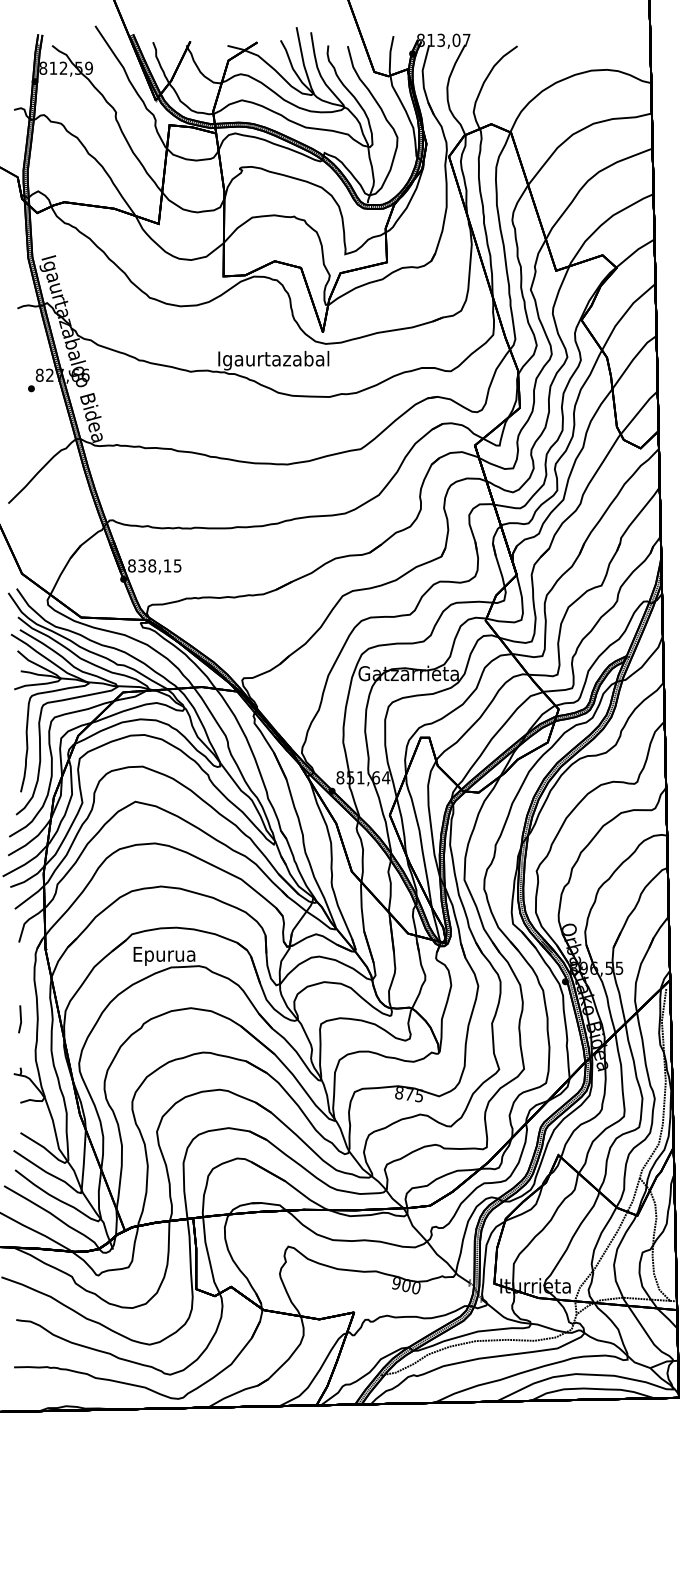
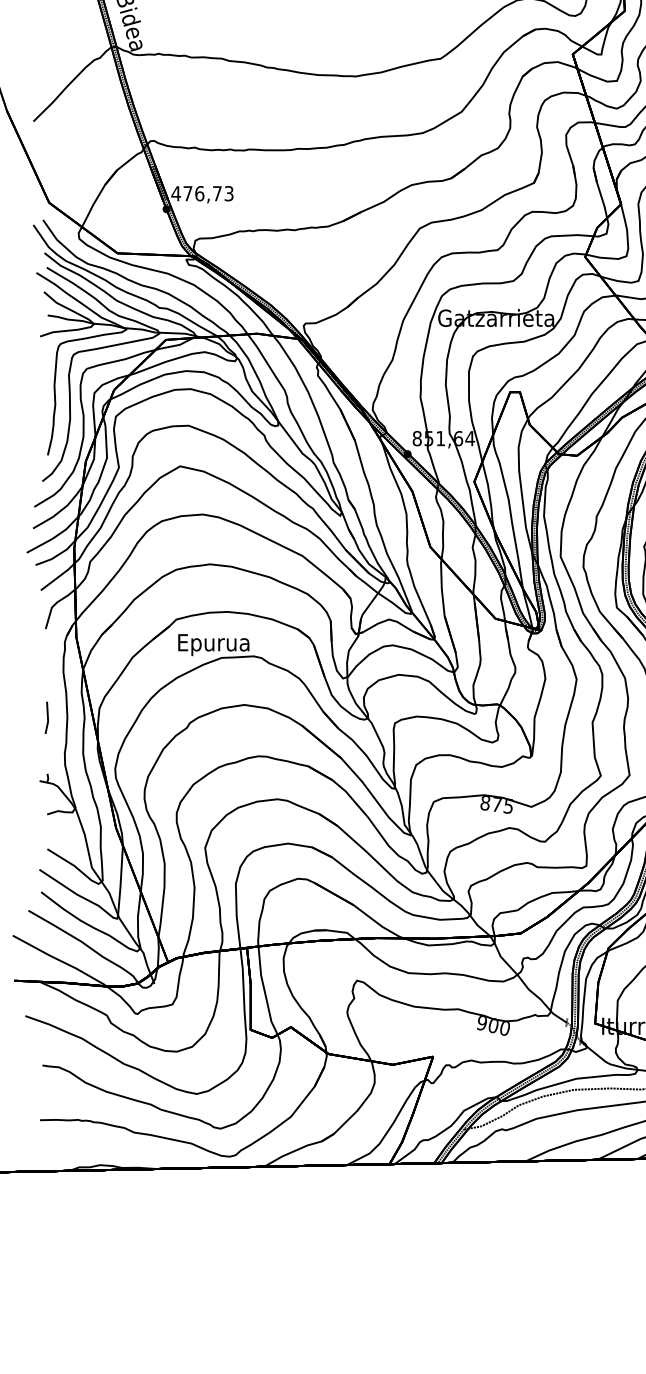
text: (154, 565) -> (202, 193), 838,15 -> 476,73

